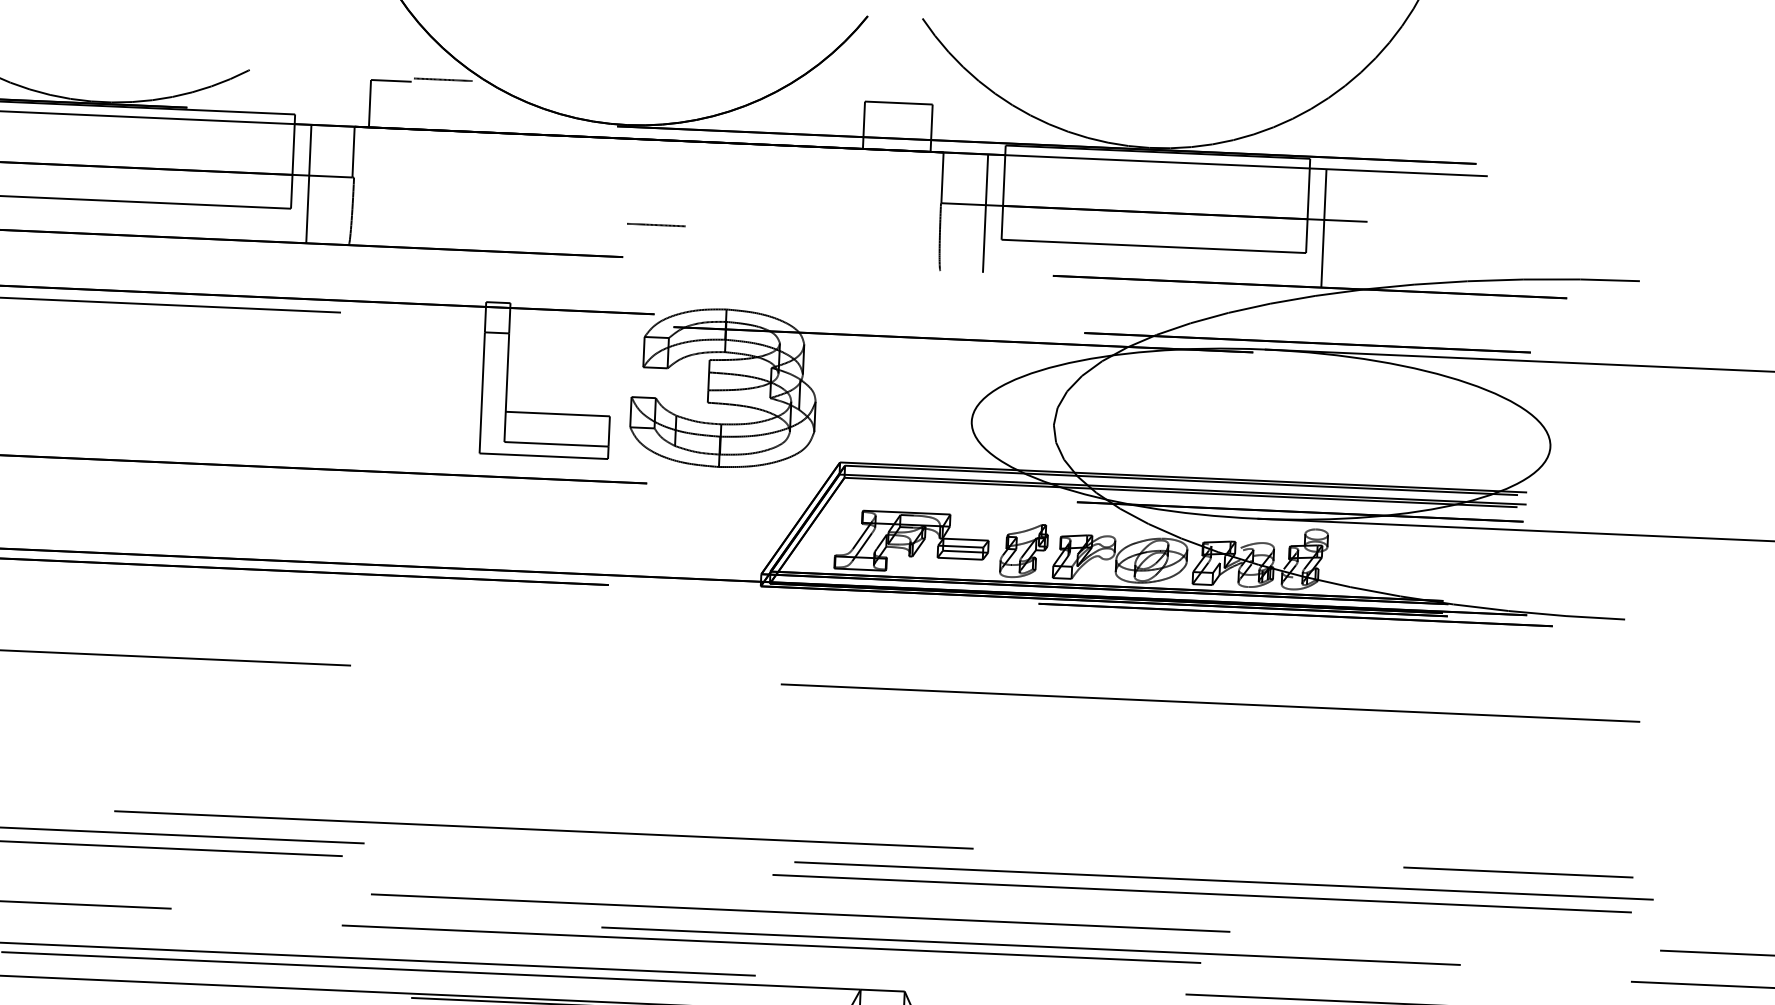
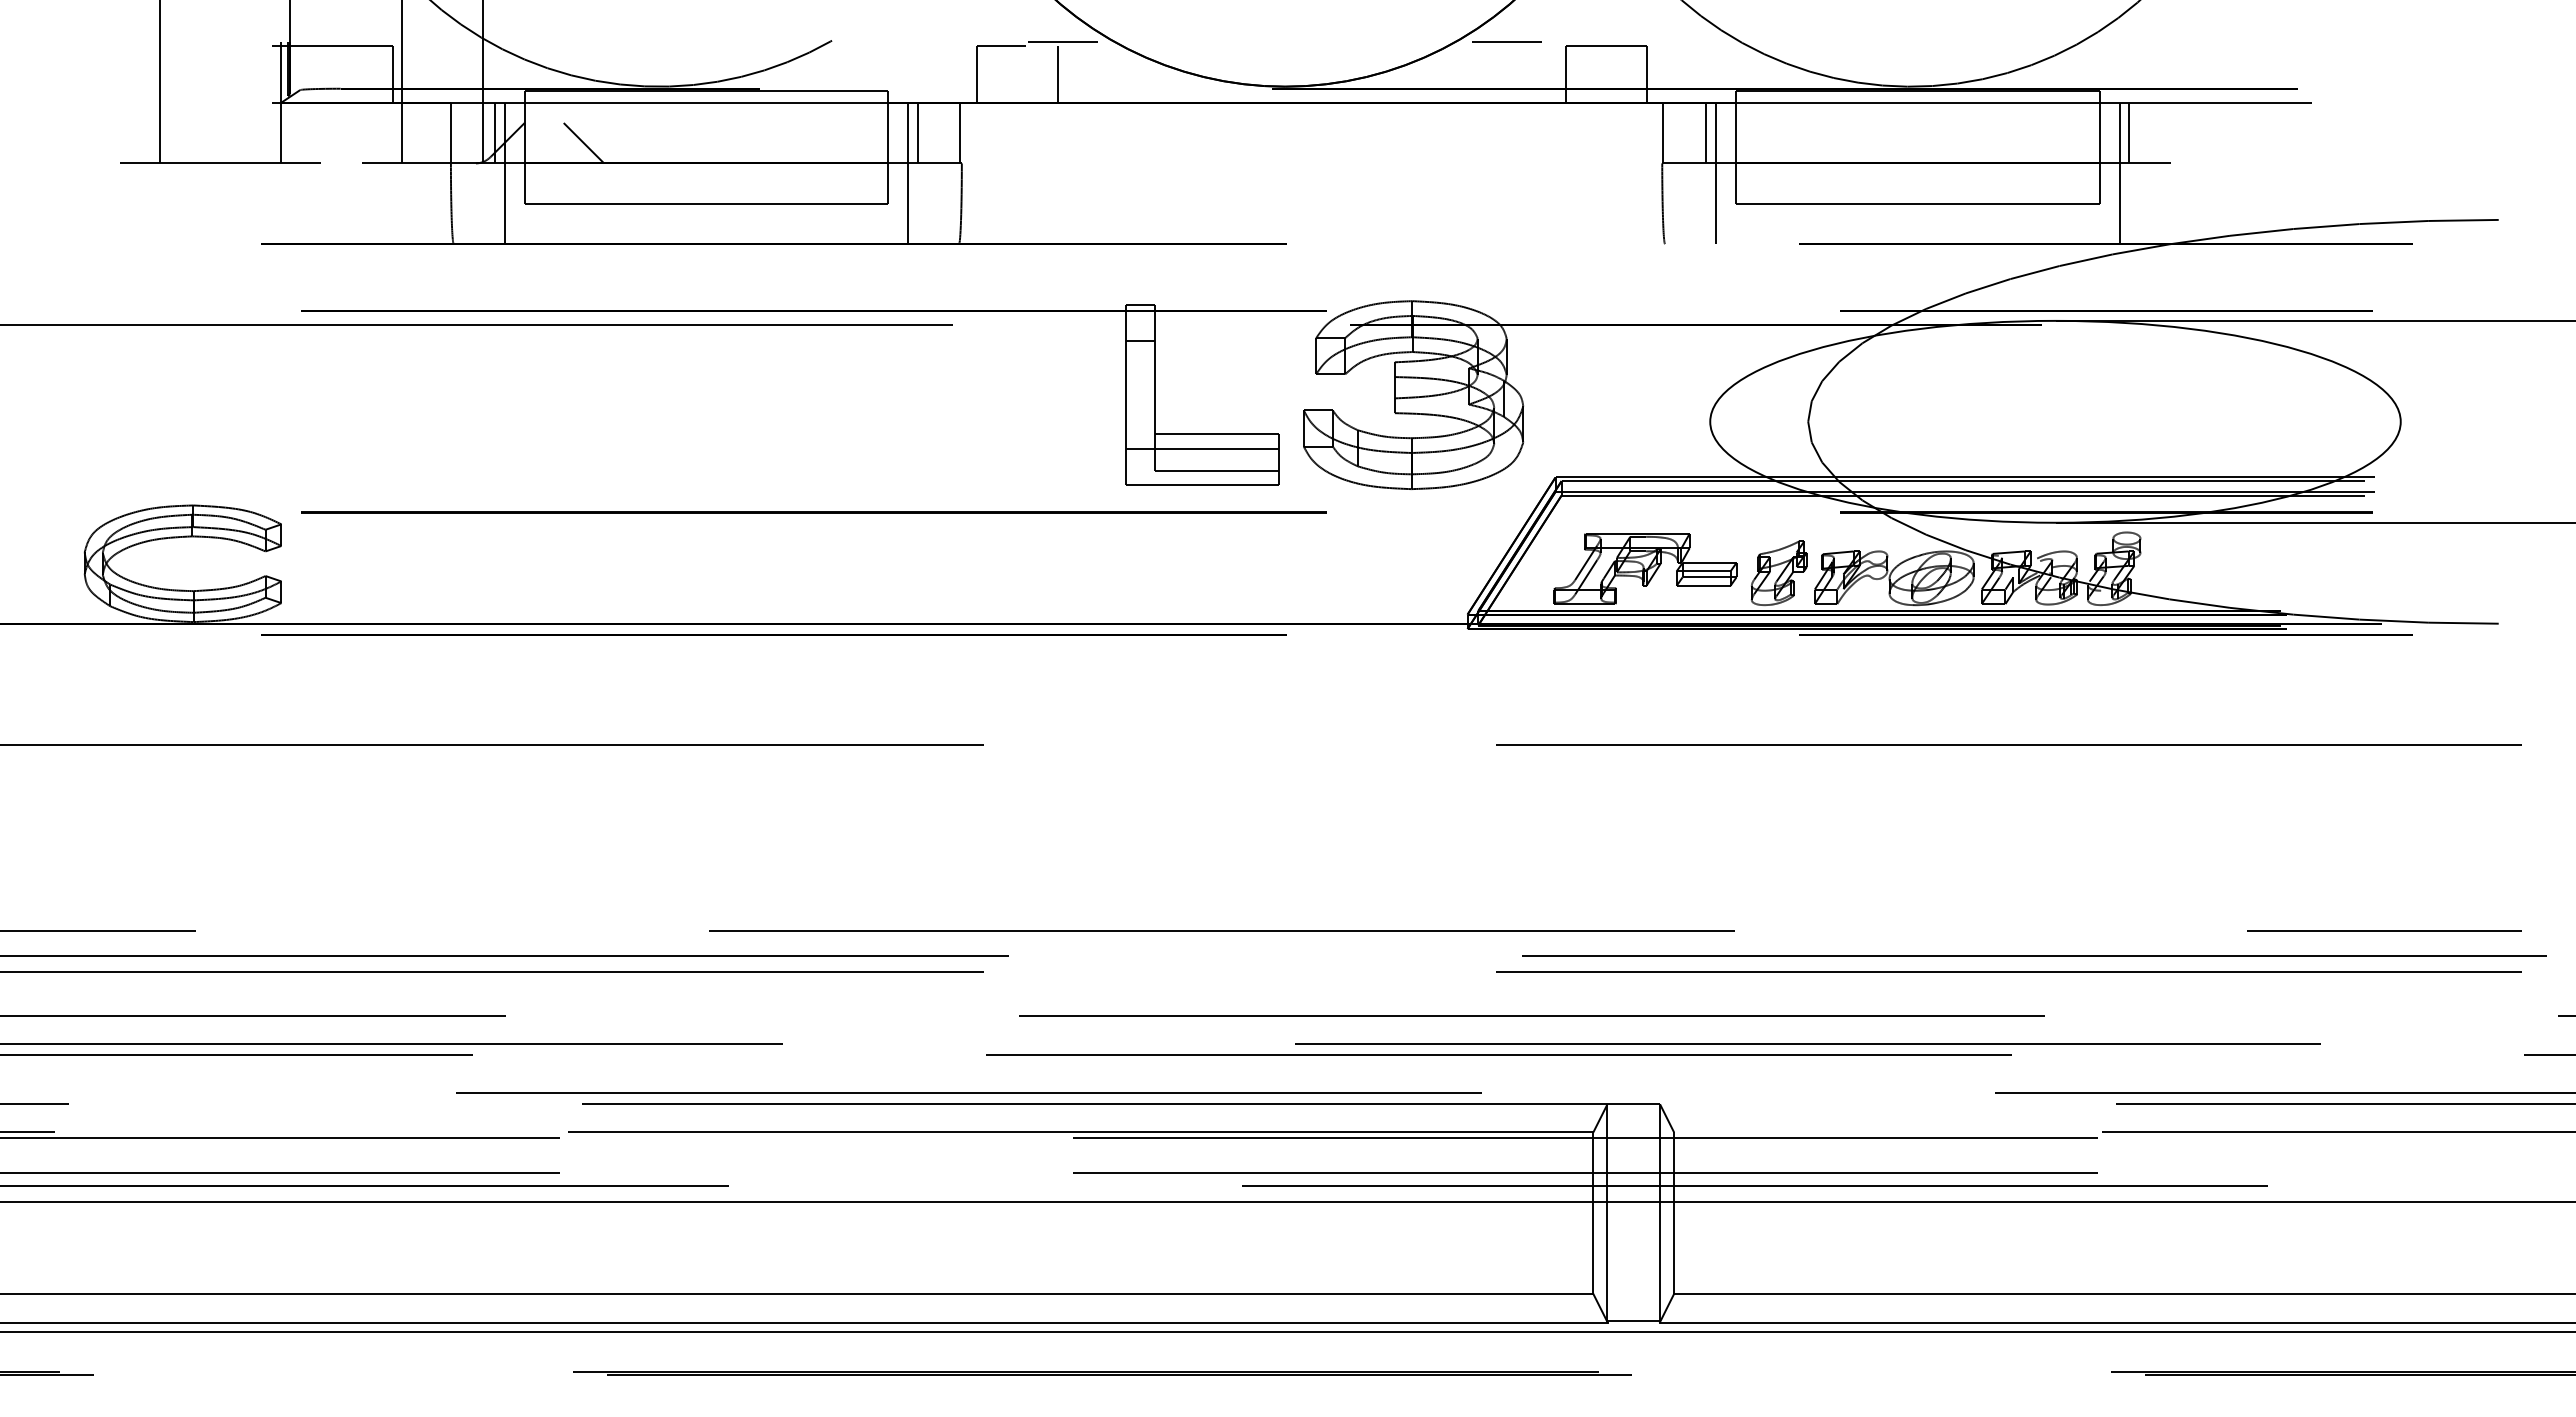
line: (437, 106) -> (1057, 74), added
line: (37, 147) -> (583, 143), added
line: (318, 150) -> (918, 132), added
line: (978, 178) -> (1705, 132), added
line: (1333, 194) -> (2129, 132), added
line: (655, 224) -> (1506, 41), moved
line: (544, 426) -> (1201, 449), added

